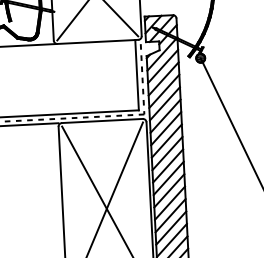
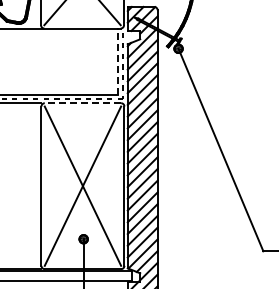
line: (136, 74) -> (117, 61), solid -> dashed
line: (101, 121) -> (82, 103), solid -> dashed

